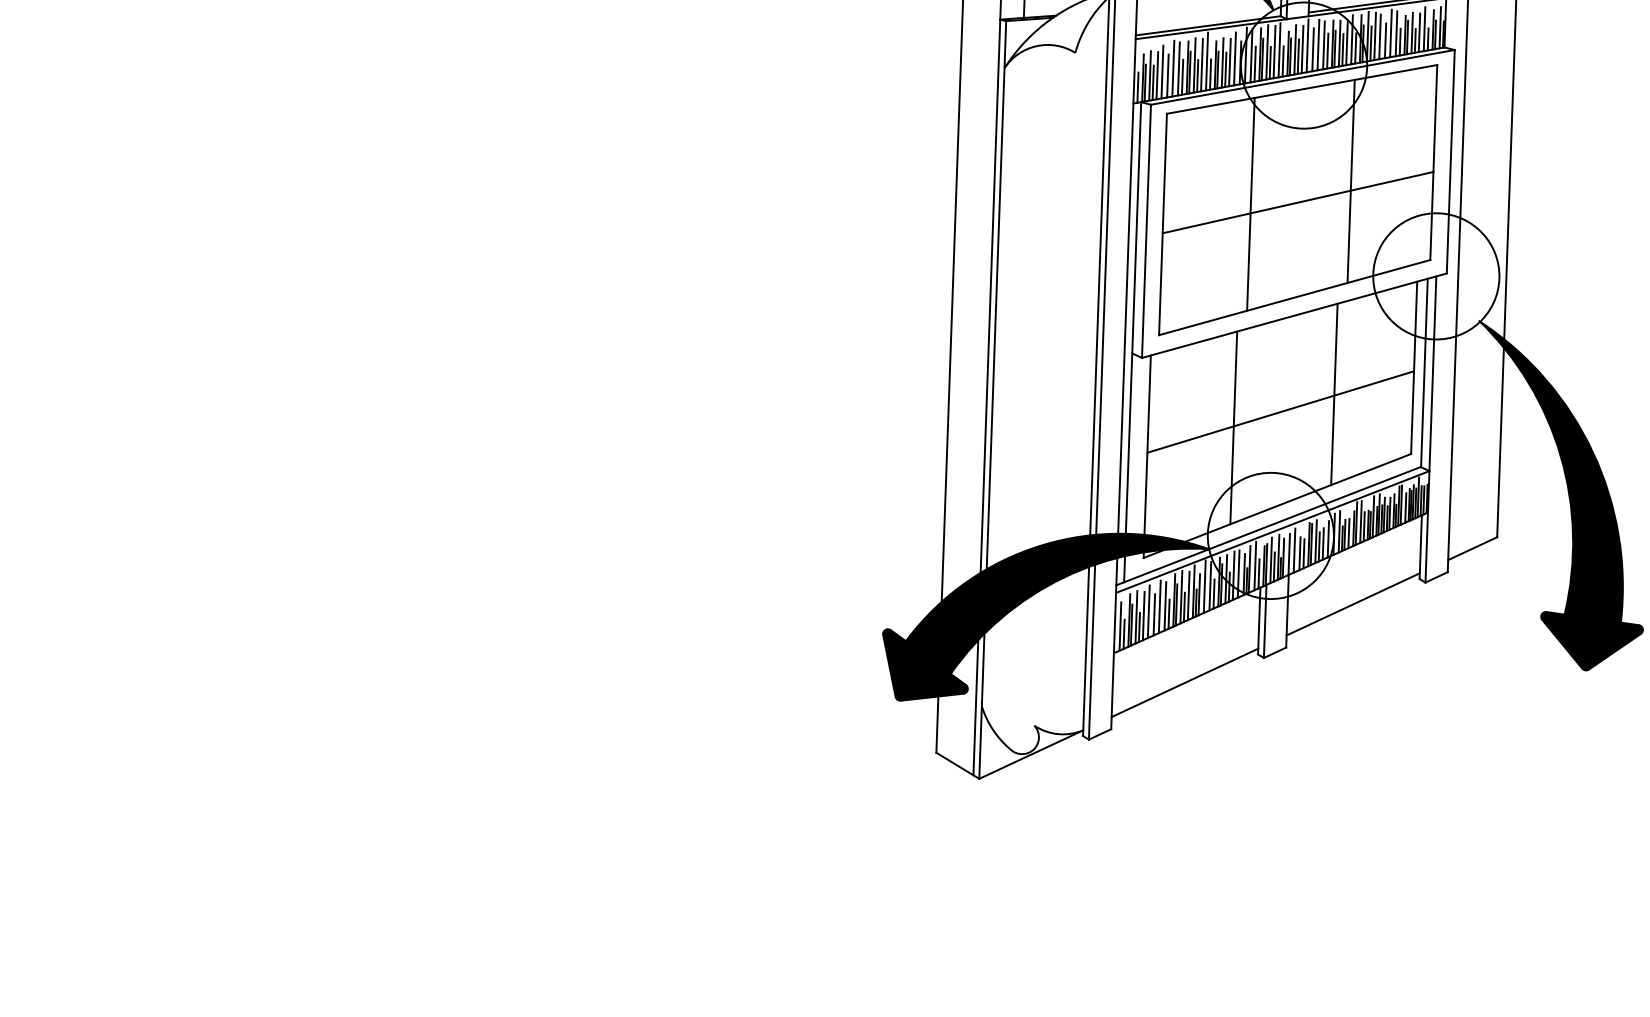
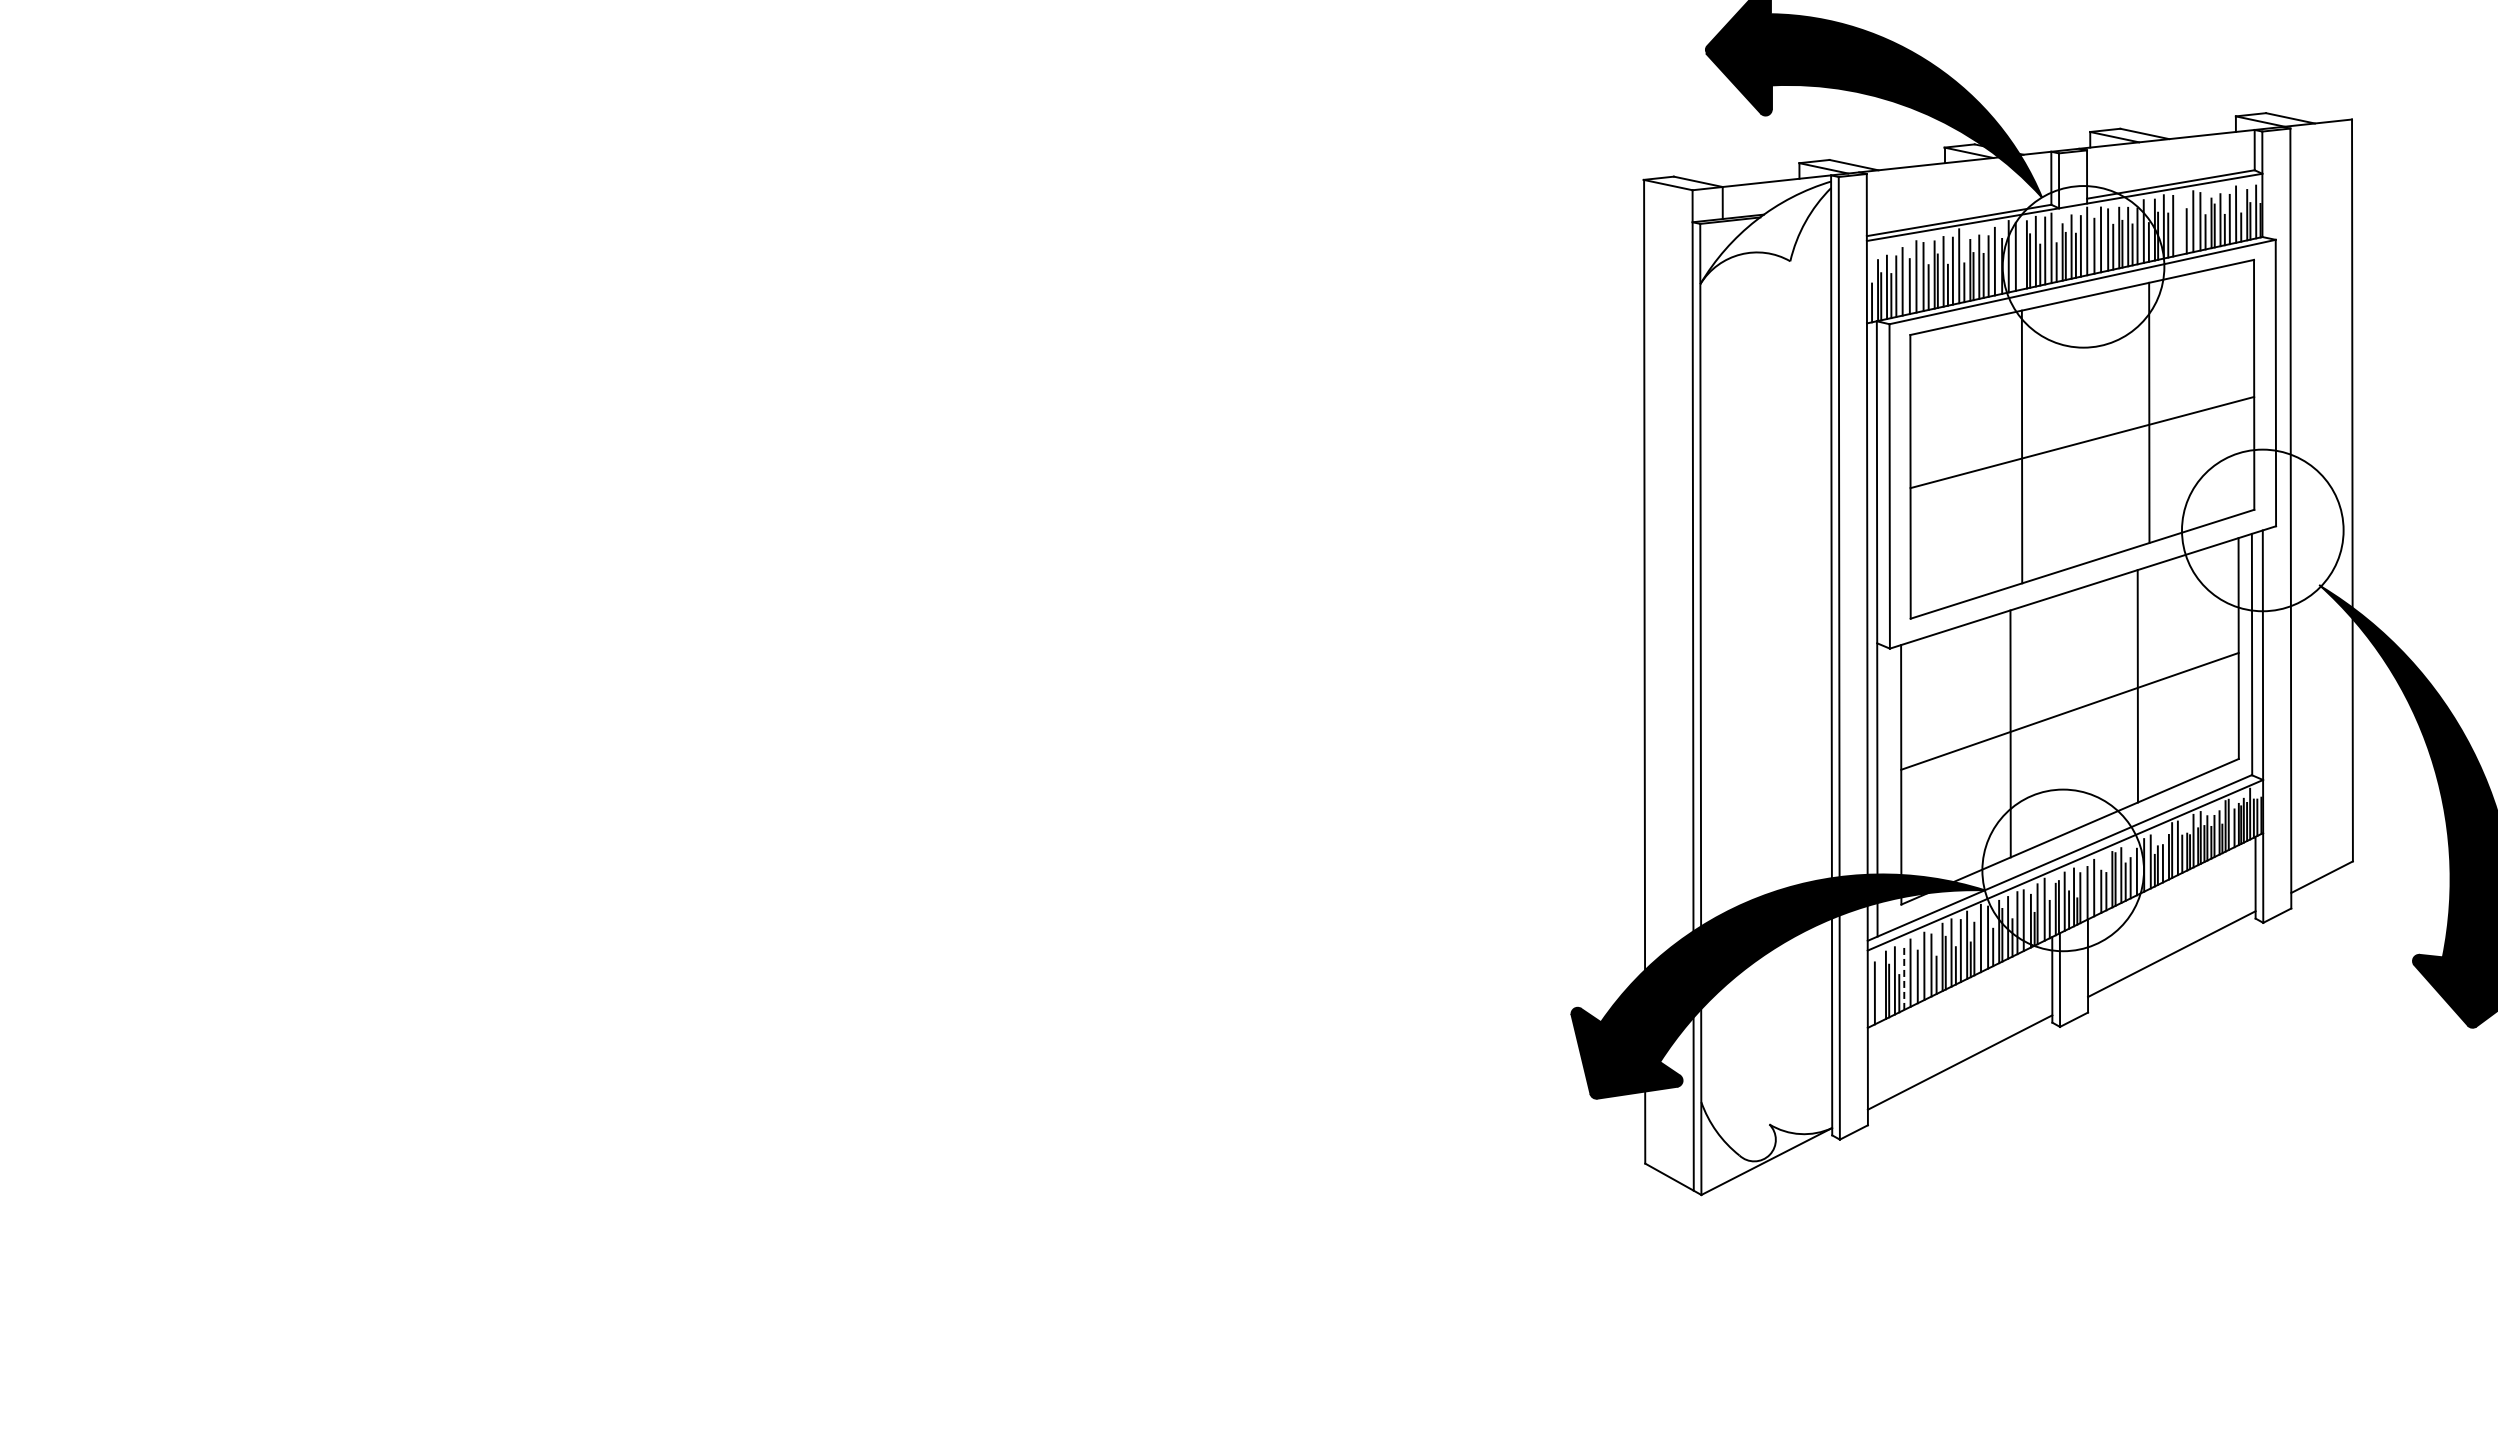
line: (1380, 36) -> (2179, 226), removed
line: (1254, 64) -> (2020, 267), removed
line: (1143, 615) -> (1904, 978), solid -> dashed
line: (1123, 633) -> (1879, 1002), removed

